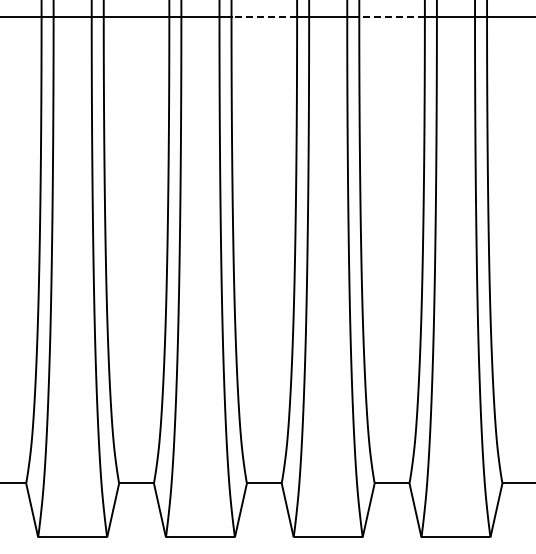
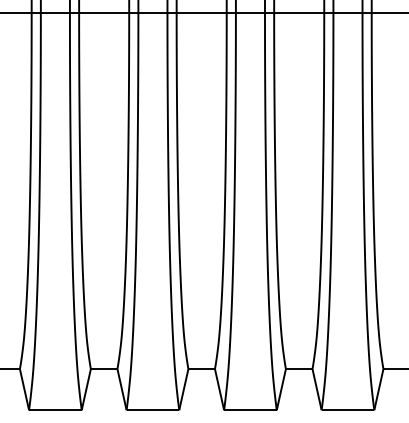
line: (264, 16) -> (201, 12), dashed -> solid
line: (392, 16) -> (299, 12), dashed -> solid

